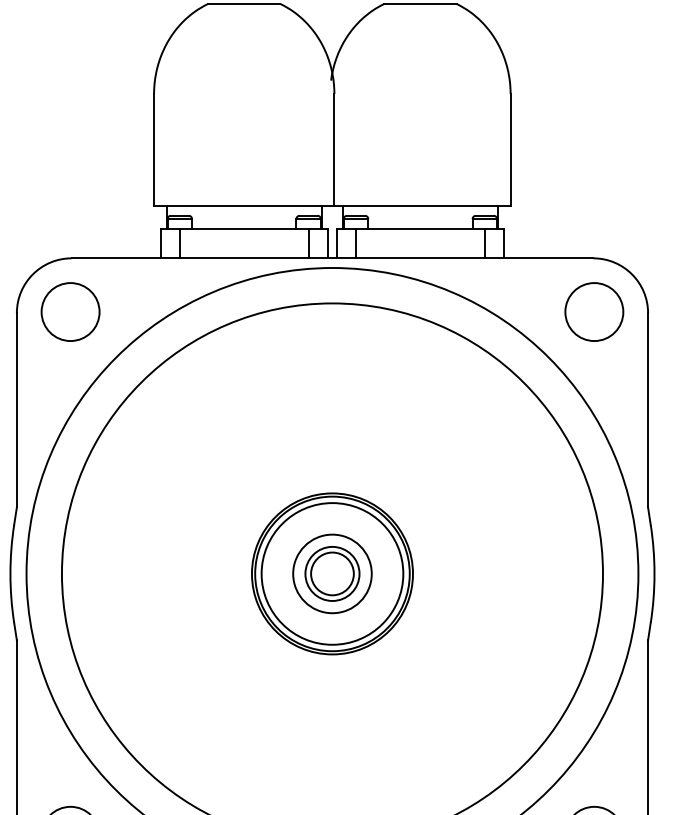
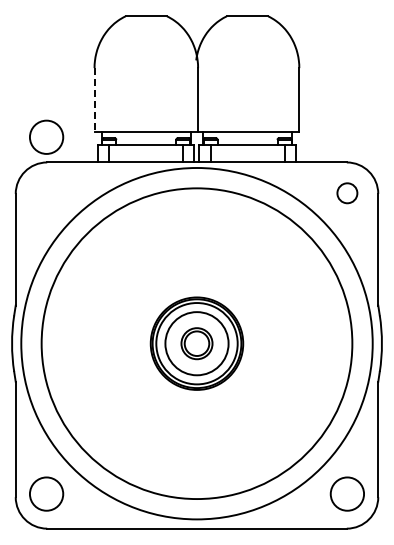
line: (153, 150) -> (94, 100), solid -> dashed
circle: (70, 310) -> (46, 136), moved
circle: (594, 310) -> (347, 192), size x0.6
circle: (331, 573) -> (196, 343), size x1.4

